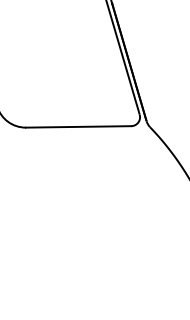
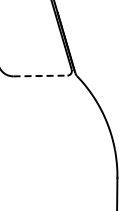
line: (78, 127) -> (40, 76), solid -> dashed

